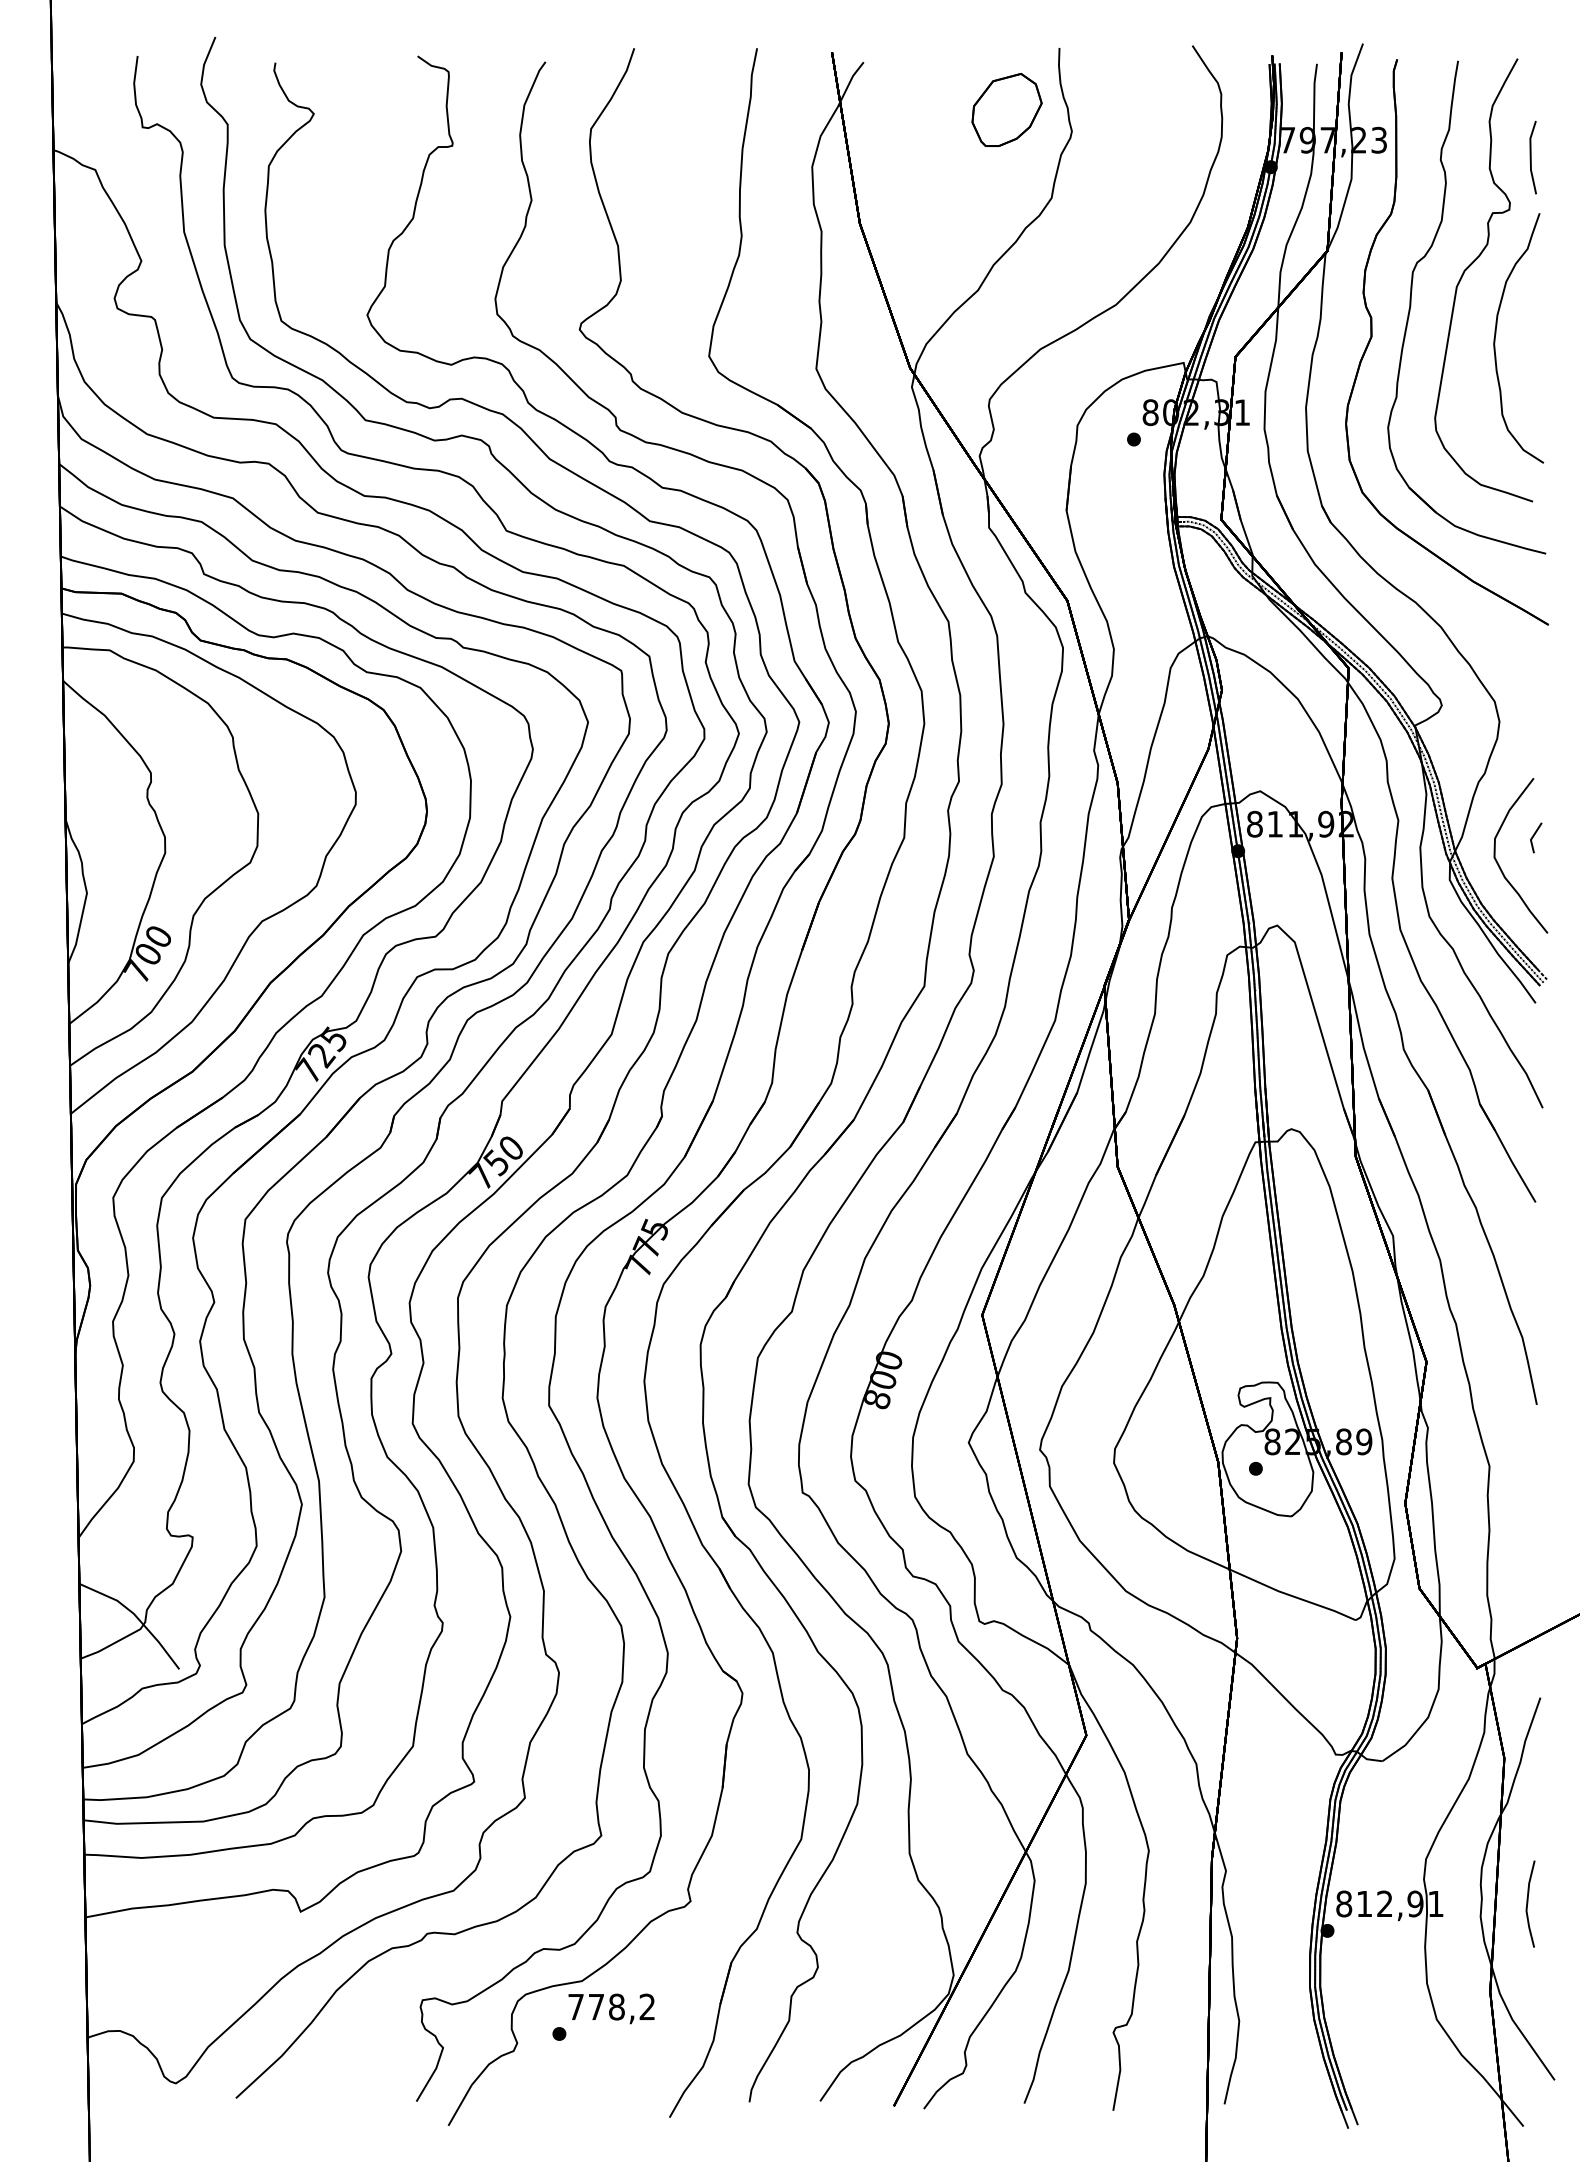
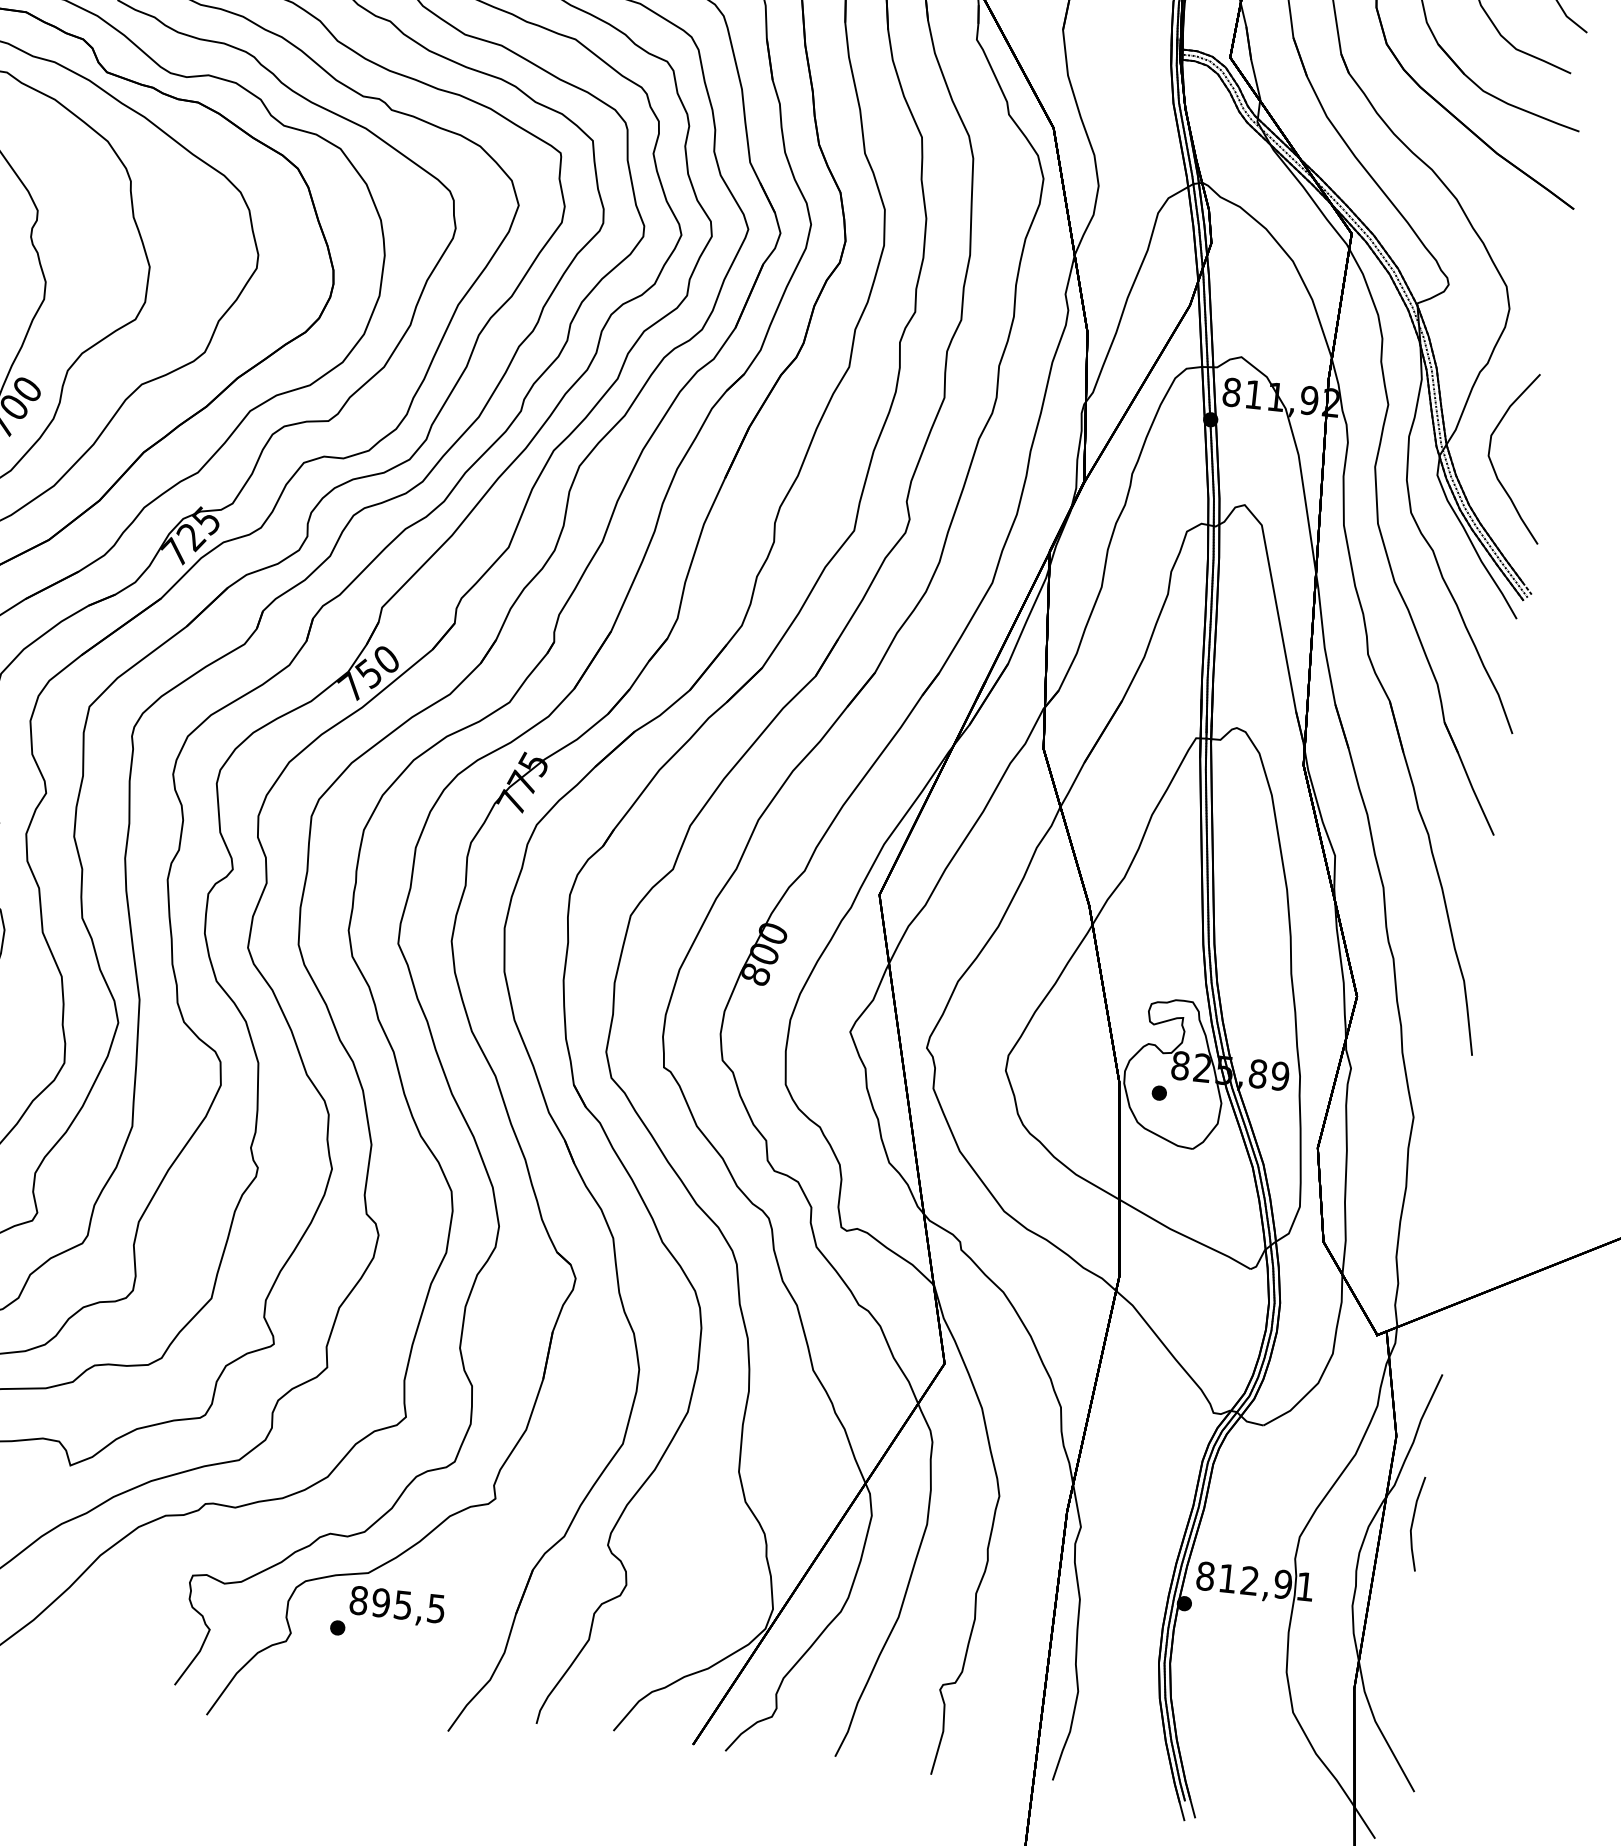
line: (1534, 836) -> (1534, 437), removed
line: (1528, 1903) -> (1413, 1522), moved
text: (611, 2006) -> (397, 1604), 778,2 -> 895,5

